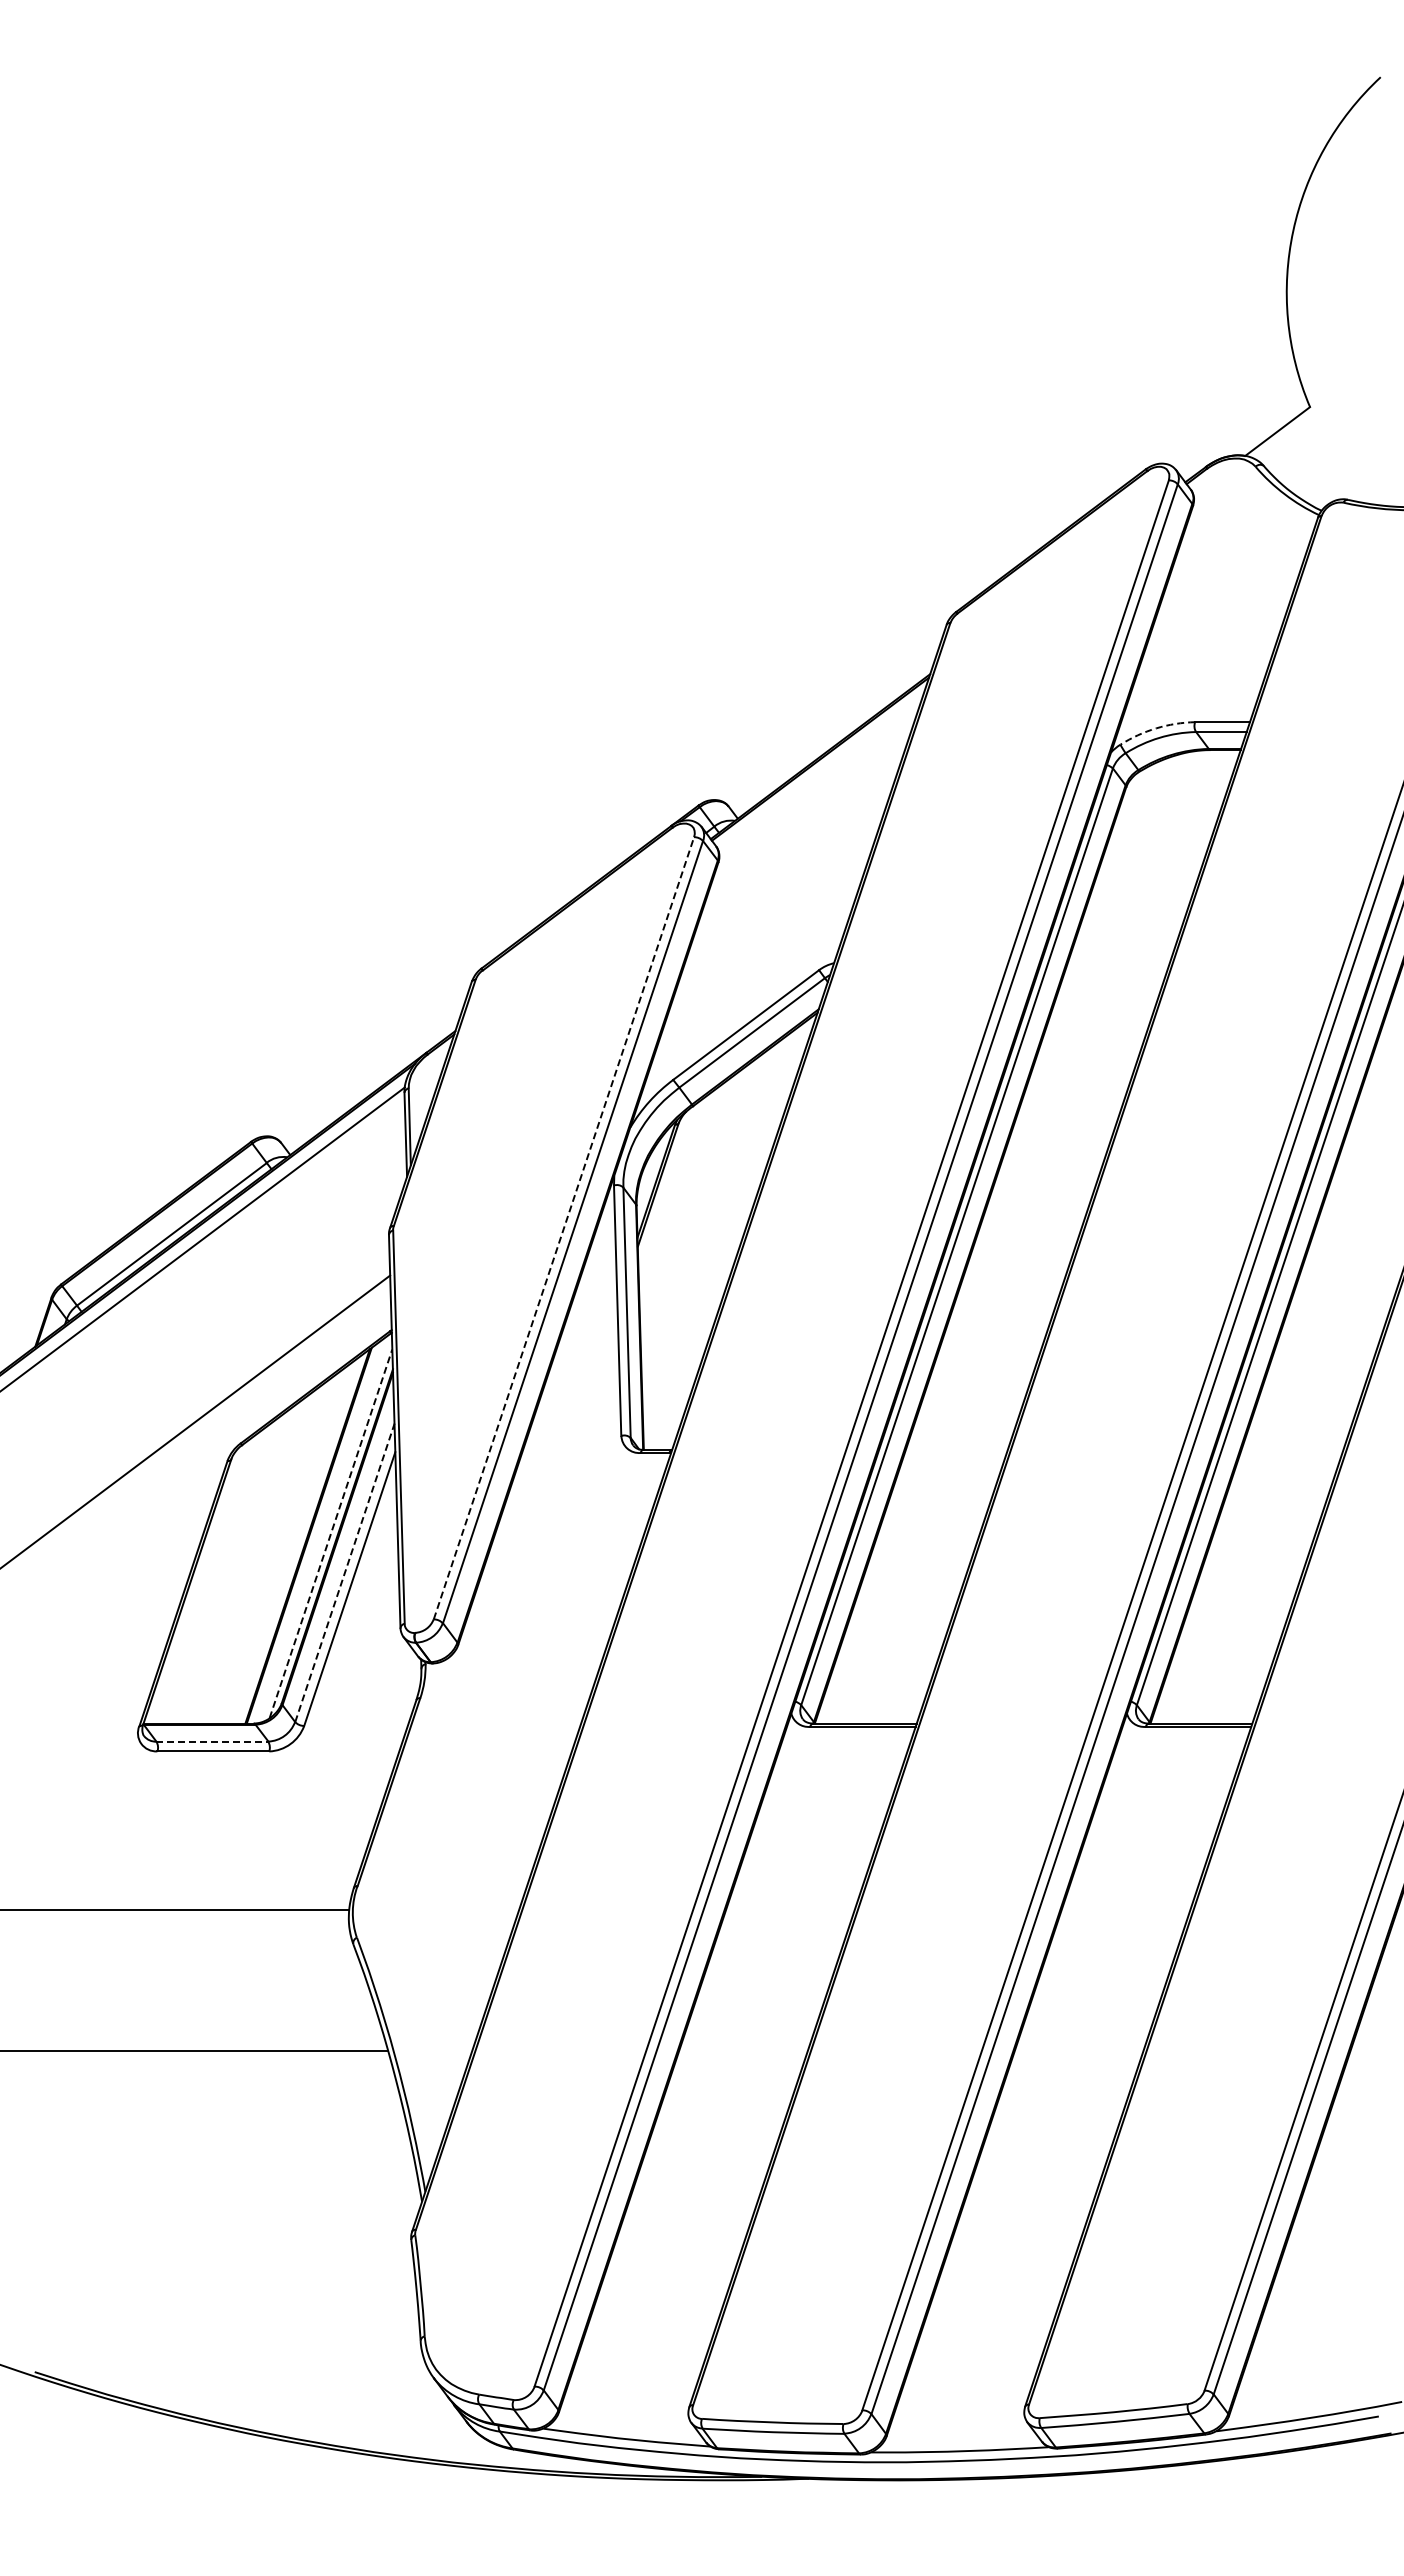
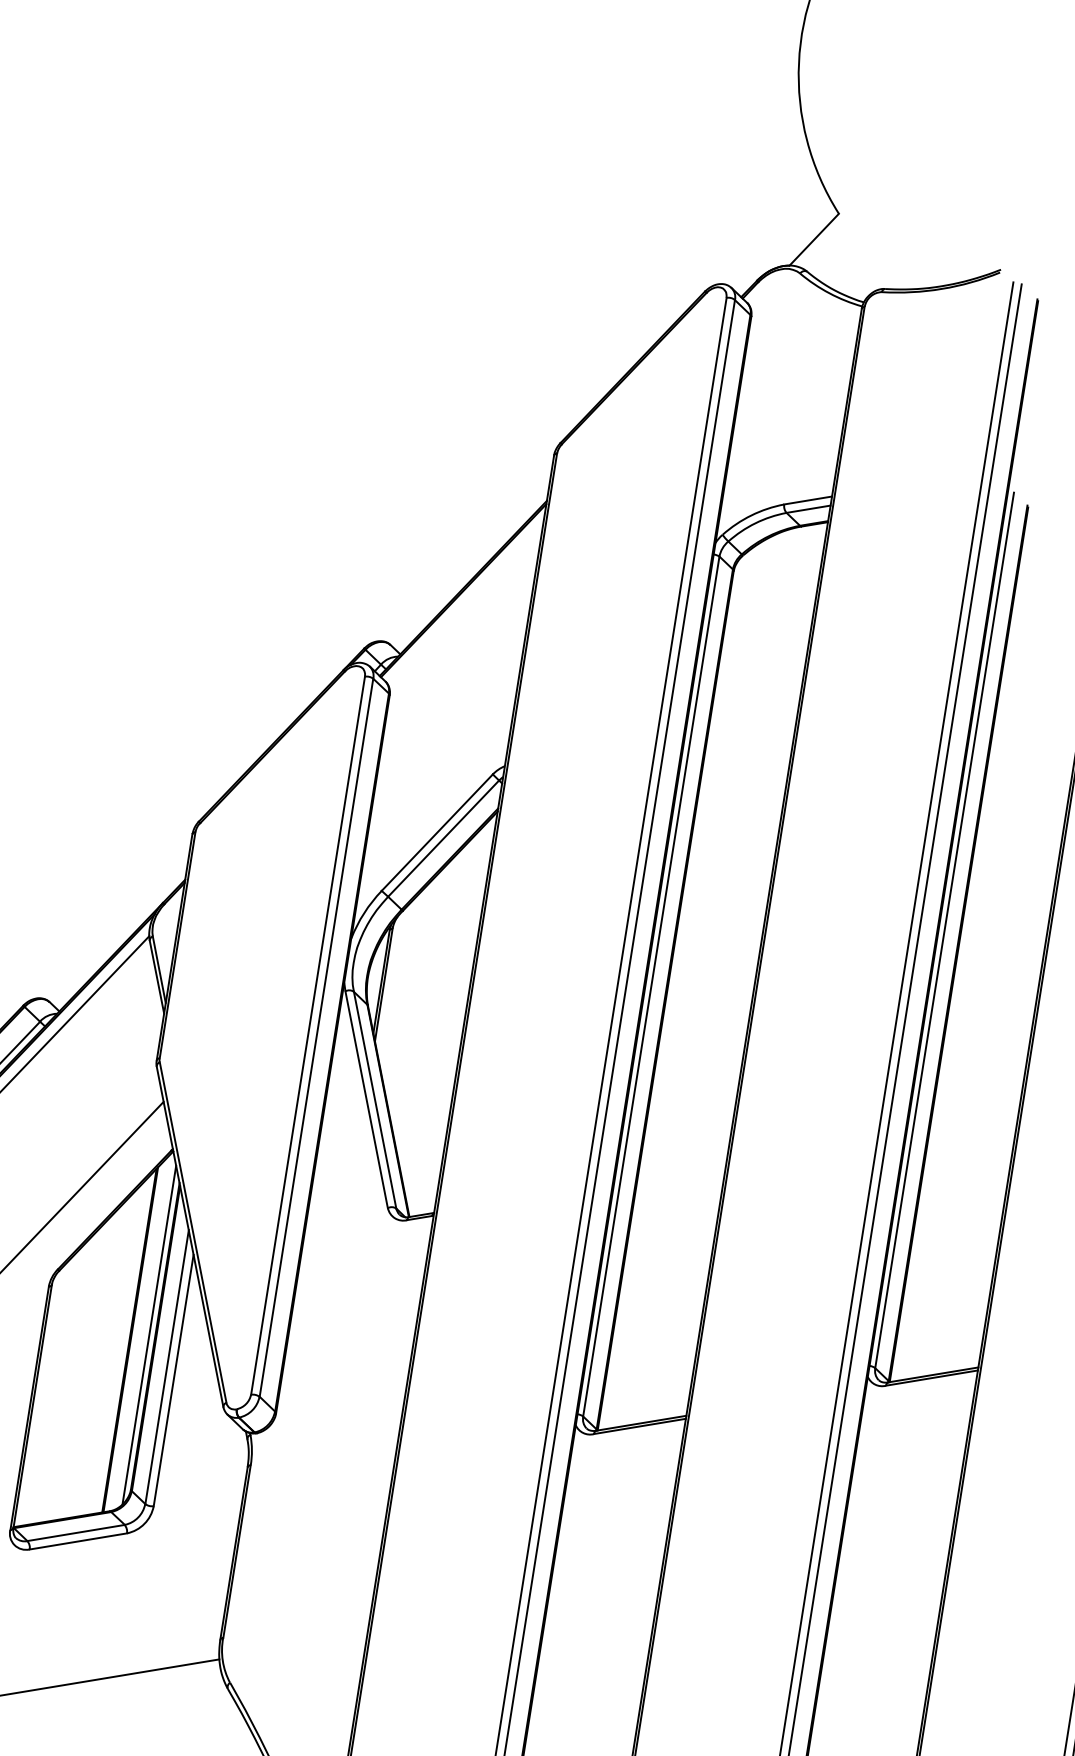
arc: (1156, 728) -> (751, 515), dashed -> solid
line: (564, 1227) -> (308, 1034), dashed -> solid
line: (331, 1533) -> (149, 1334), dashed -> solid
line: (345, 1572) -> (167, 1366), dashed -> solid
line: (212, 1741) -> (76, 1532), dashed -> solid

